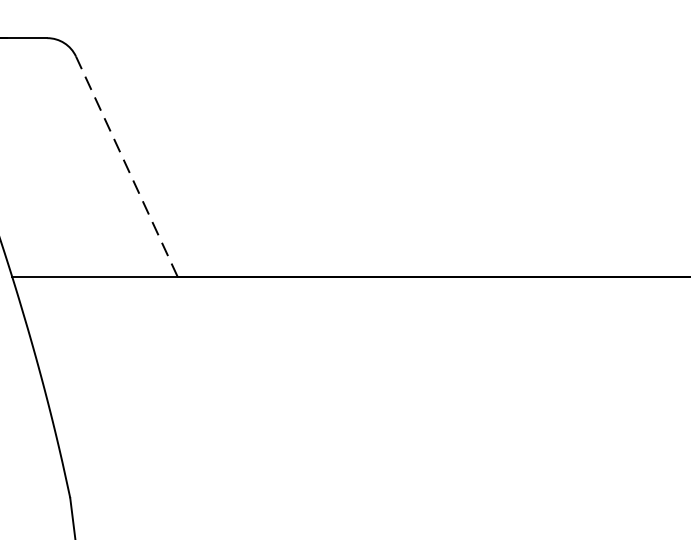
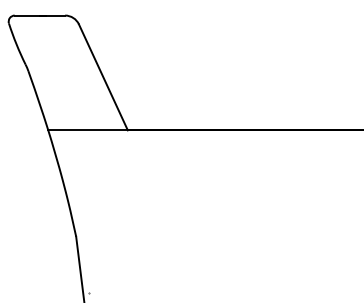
line: (127, 164) -> (103, 76), dashed -> solid

